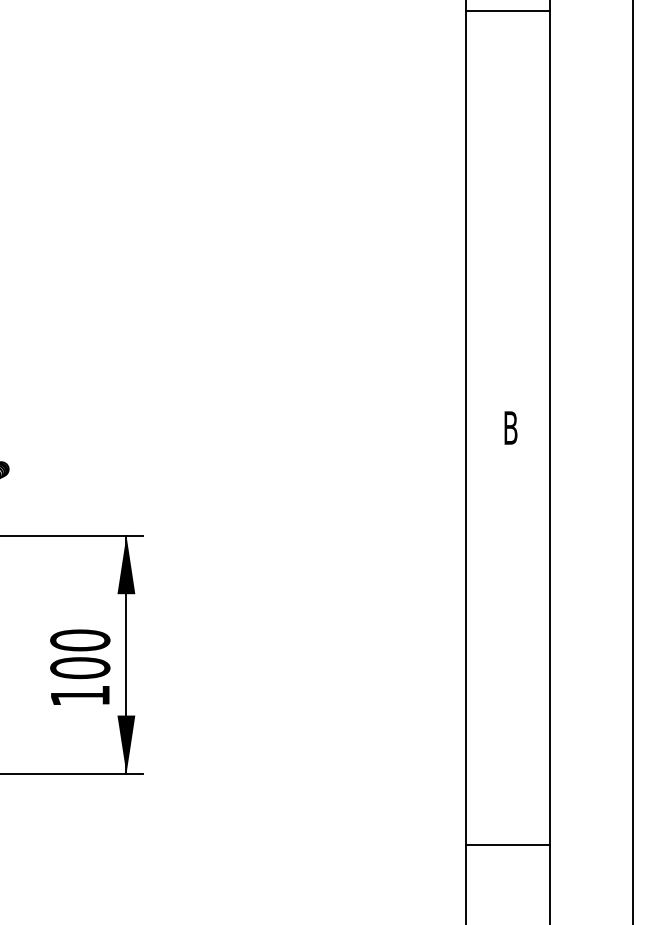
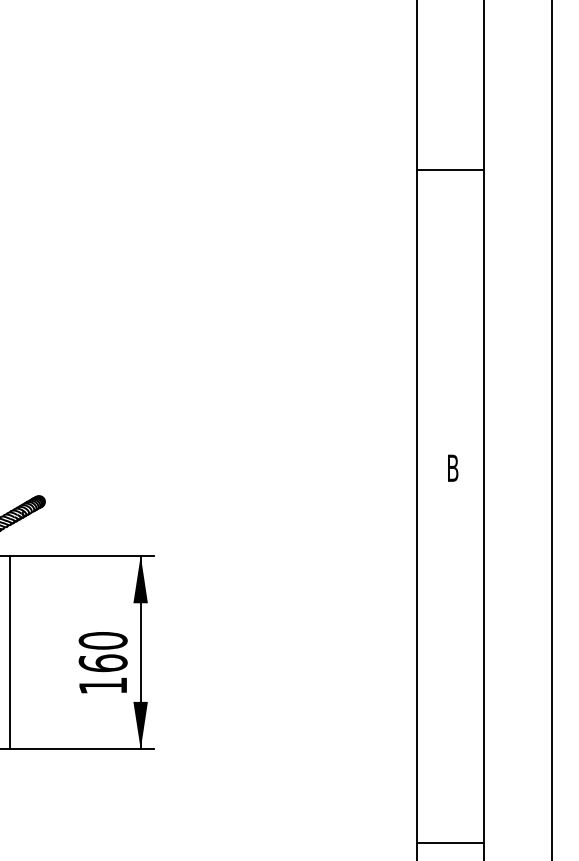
line: (507, 11) -> (450, 169), moved
text: (79, 668) -> (102, 663), 100 -> 160
line: (507, 845) -> (450, 843), moved

